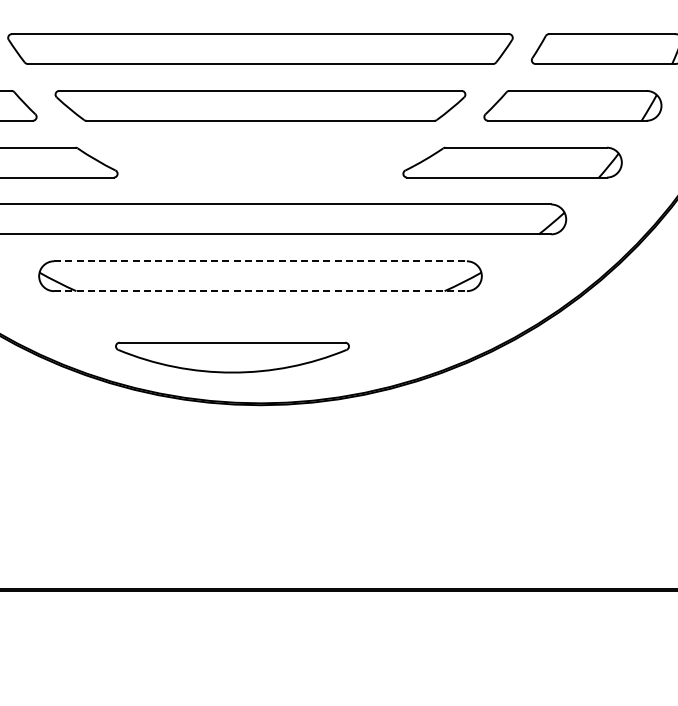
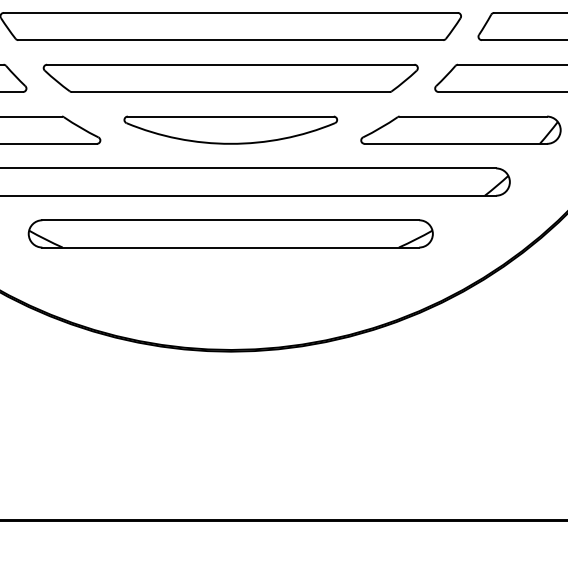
line: (260, 261) -> (230, 220), dashed -> solid
line: (260, 291) -> (230, 247), dashed -> solid
part: (232, 357) -> (230, 130), moved

